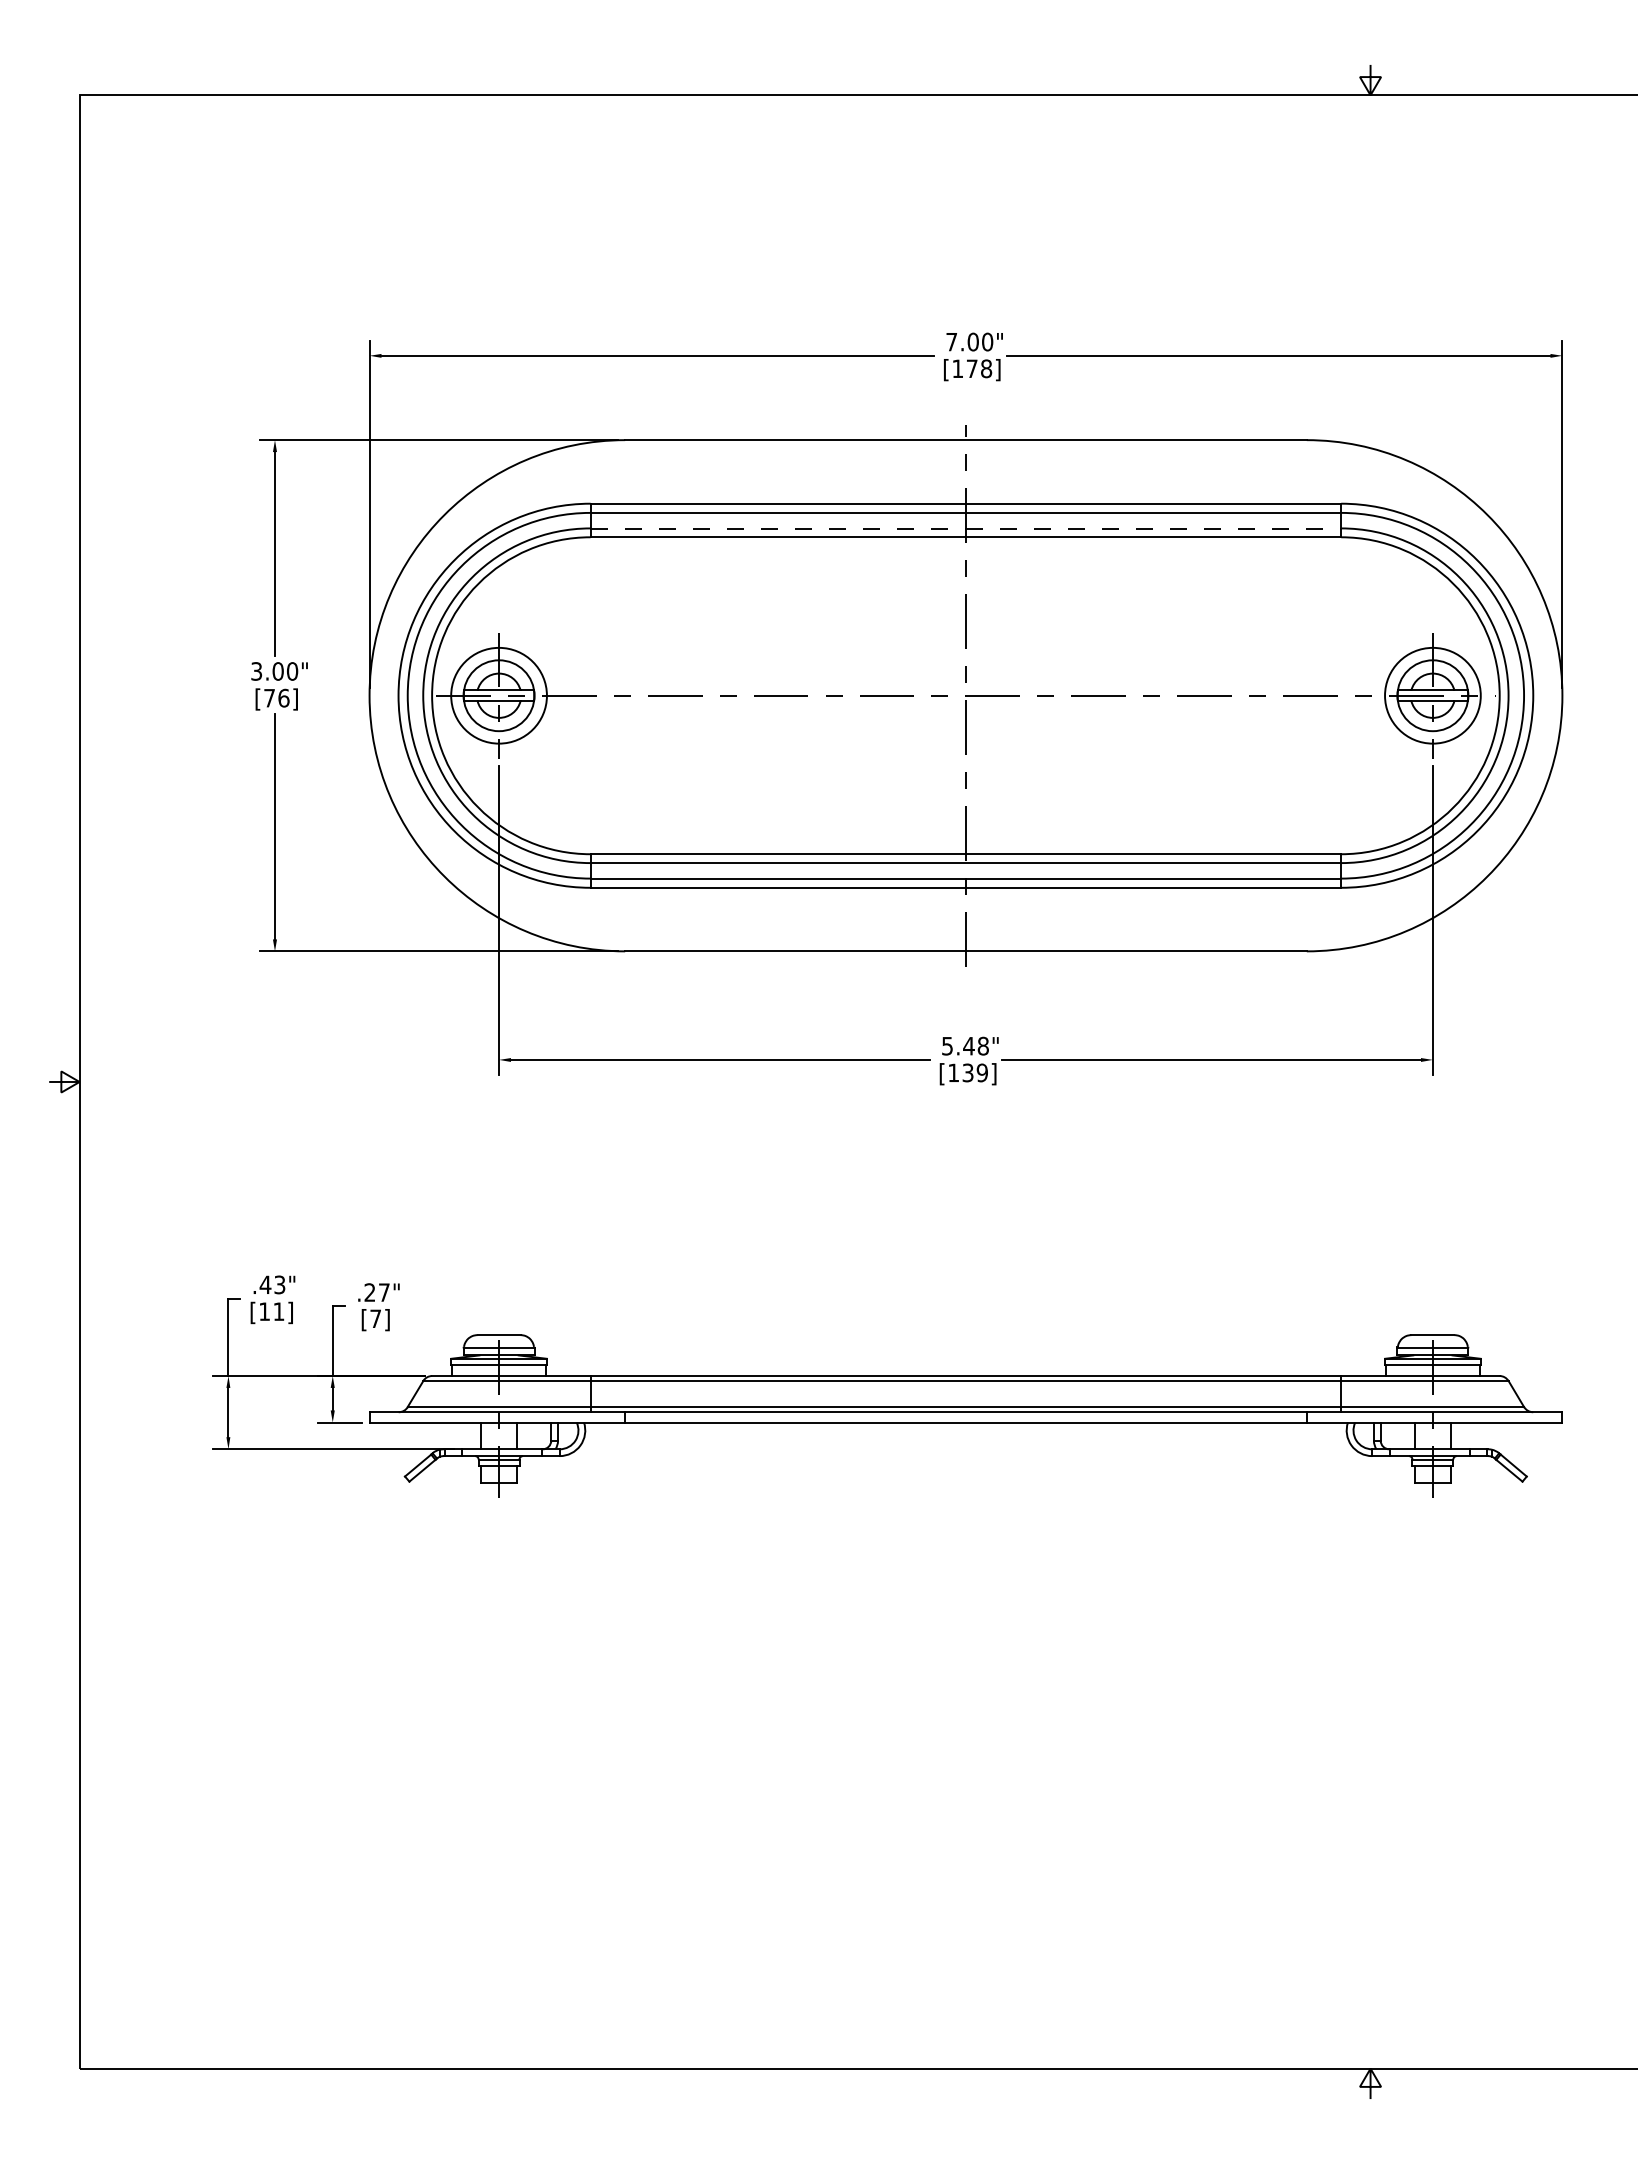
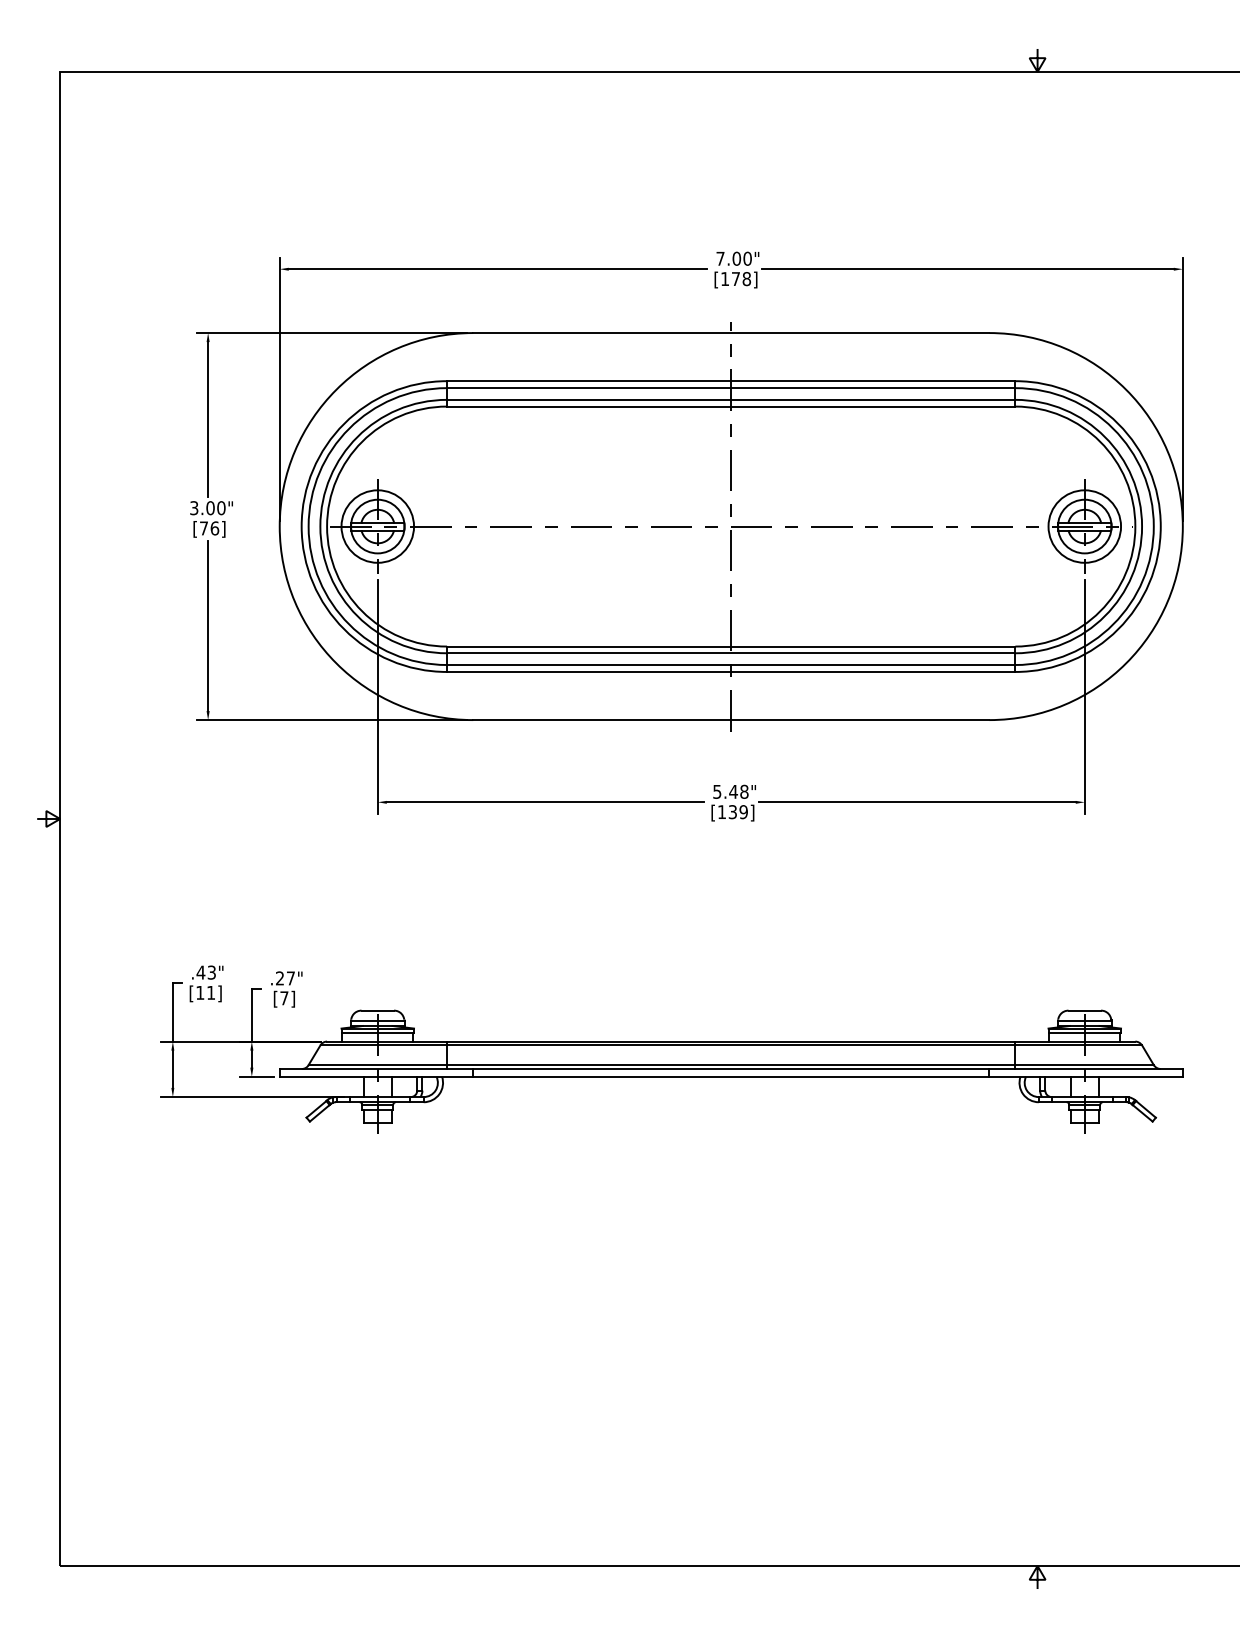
line: (966, 528) -> (731, 399), dashed -> solid

